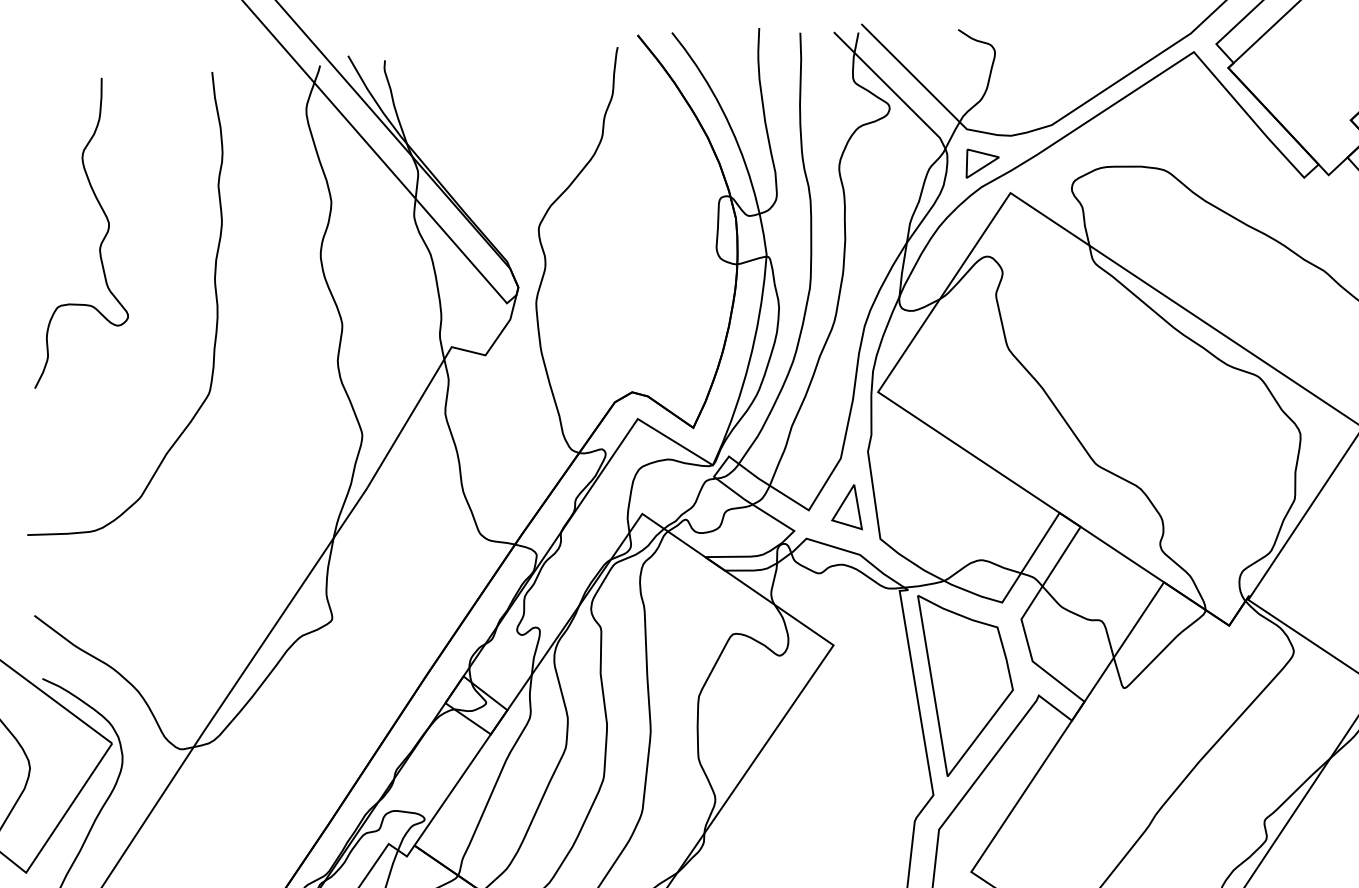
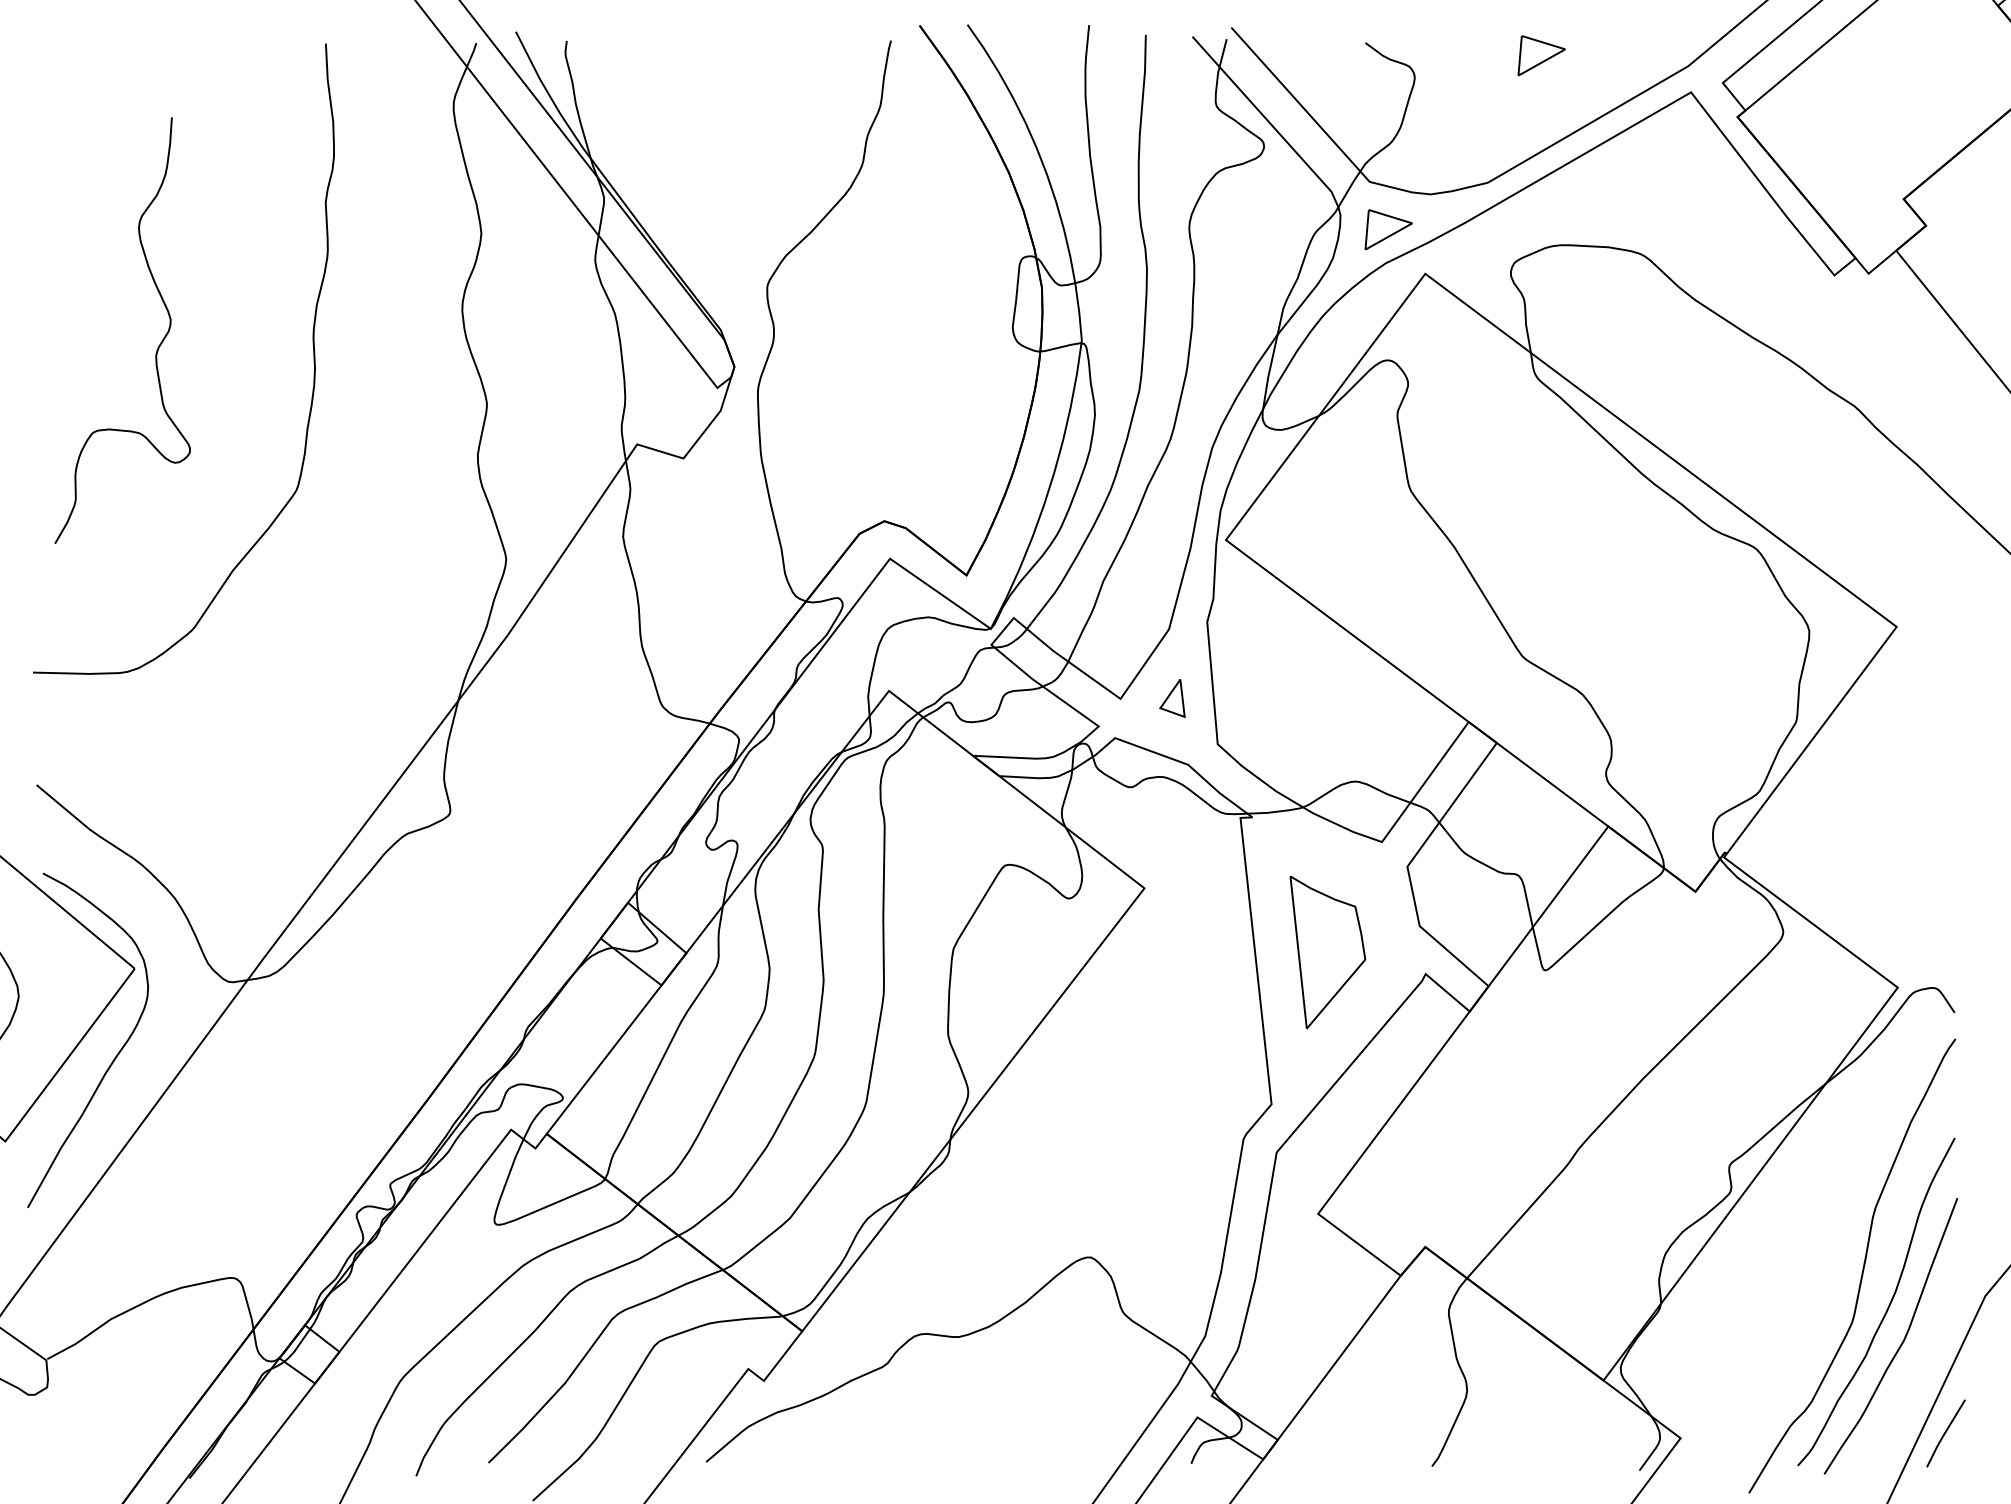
part: (1085, 31) -> (1541, 55), added
curve: (100, 243) -> (157, 347), moved
part: (846, 507) -> (1172, 698), size x0.6
part: (967, 684) -> (1327, 952), size x0.6

